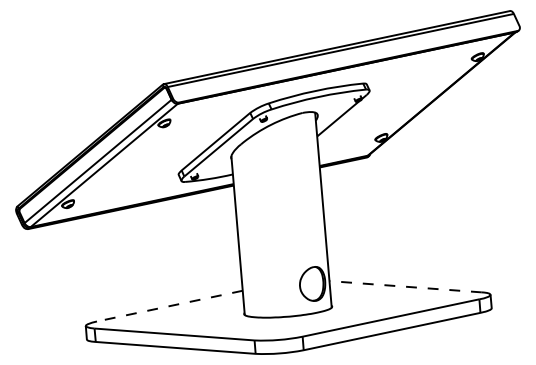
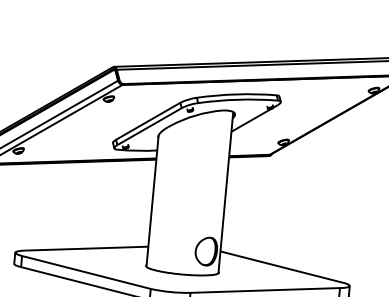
line: (405, 286) -> (281, 266), dashed -> solid
line: (169, 306) -> (86, 248), dashed -> solid

